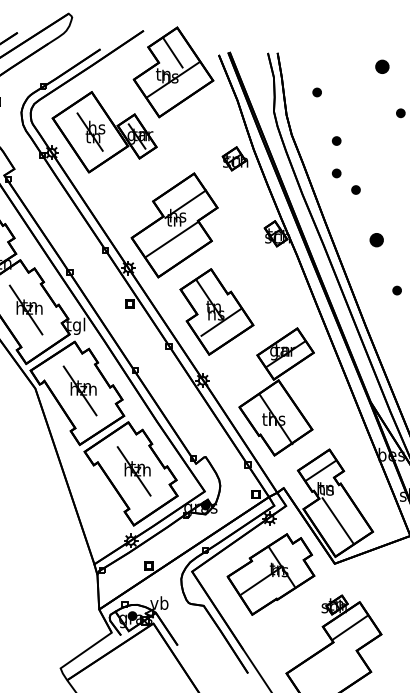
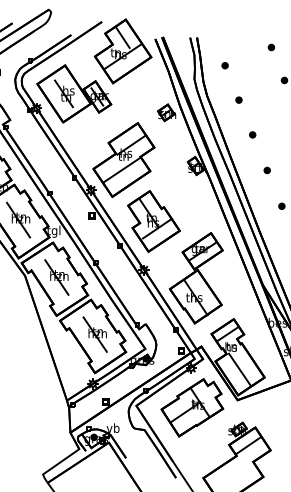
part: (382, 66) -> (271, 47), size x0.62
part: (336, 172) -> (238, 122), removed
part: (375, 240) -> (266, 170), size x0.62

